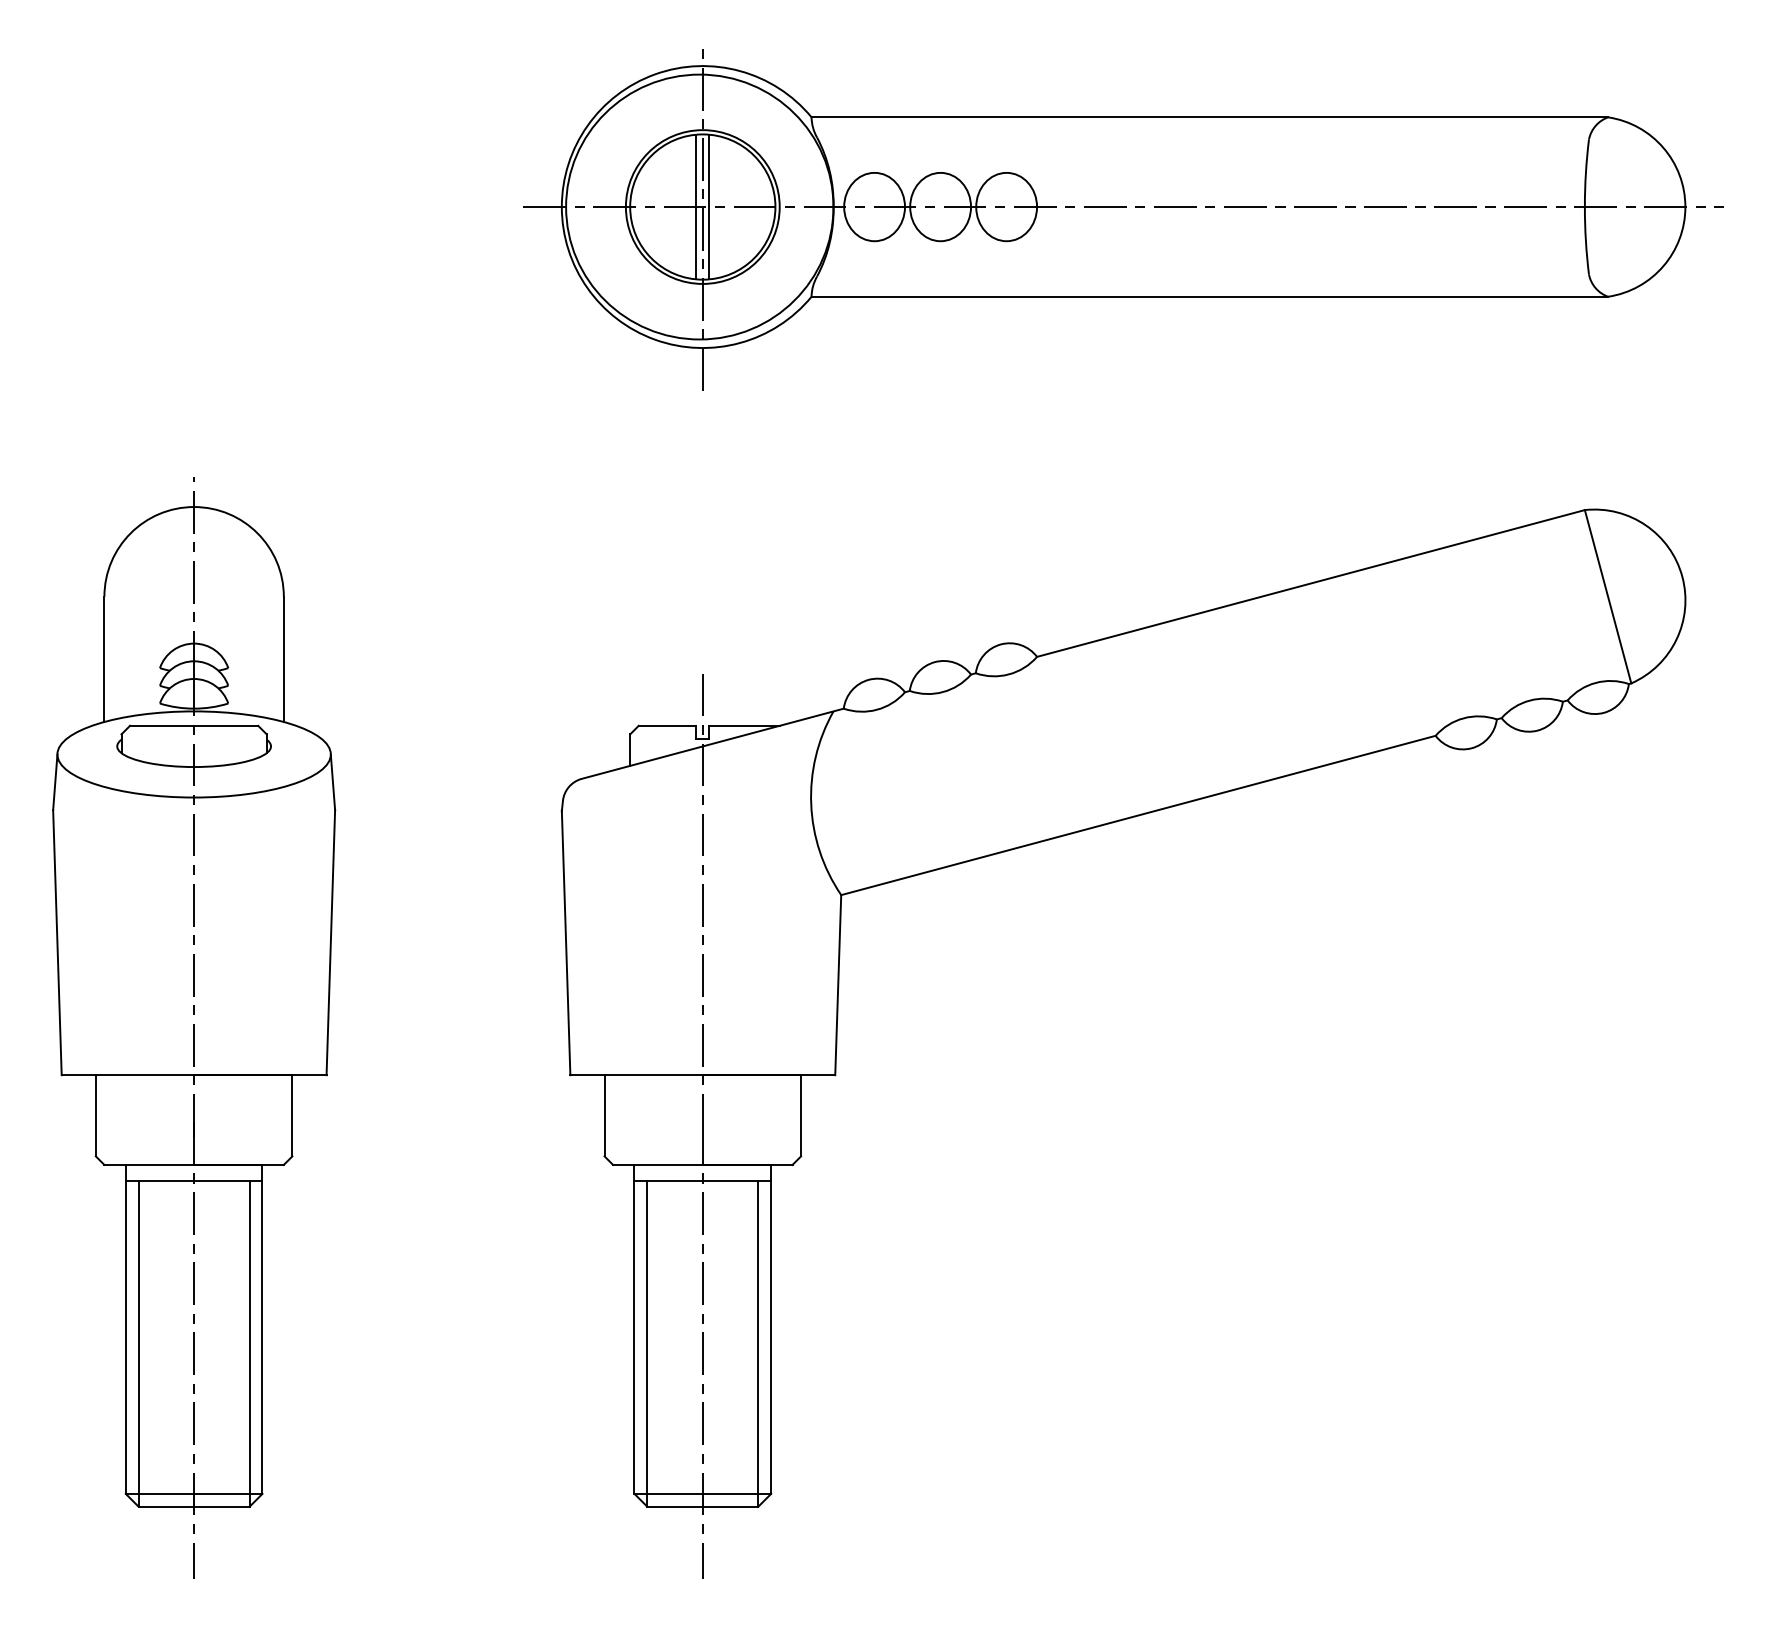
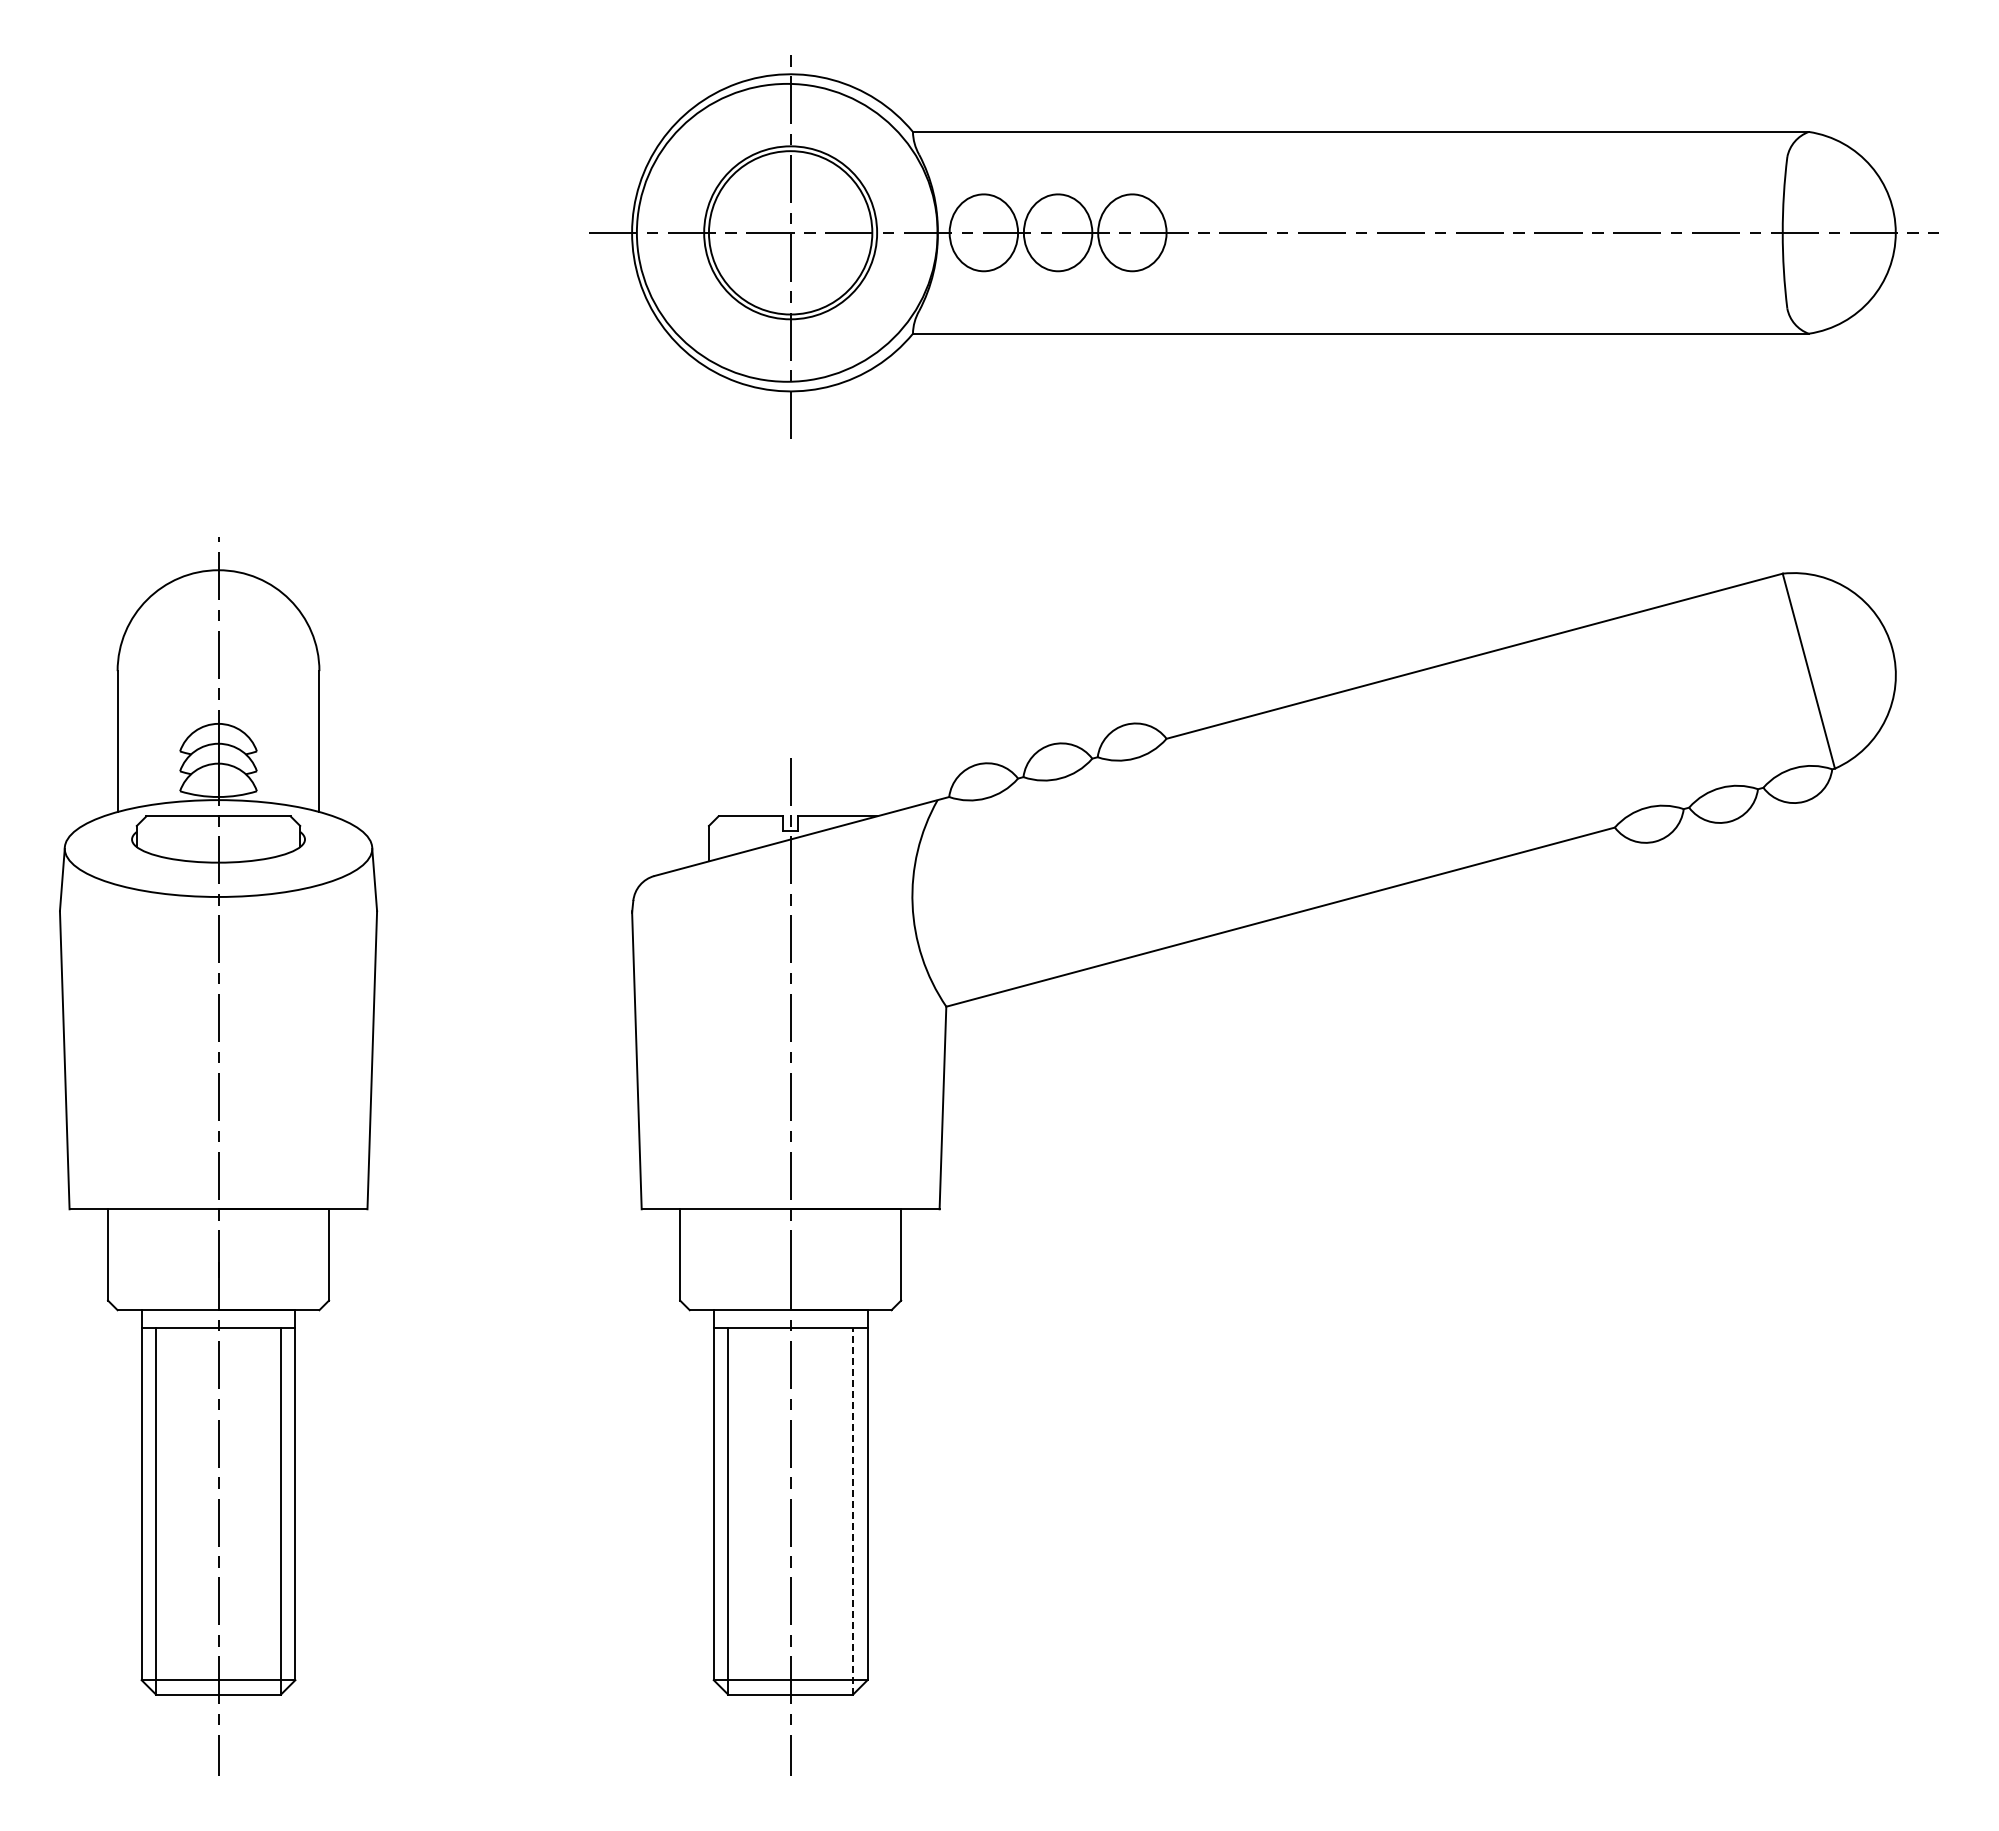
line: (696, 206) -> (783, 232), removed
line: (708, 206) -> (797, 232), removed
line: (758, 1343) -> (853, 1510), solid -> dashed

